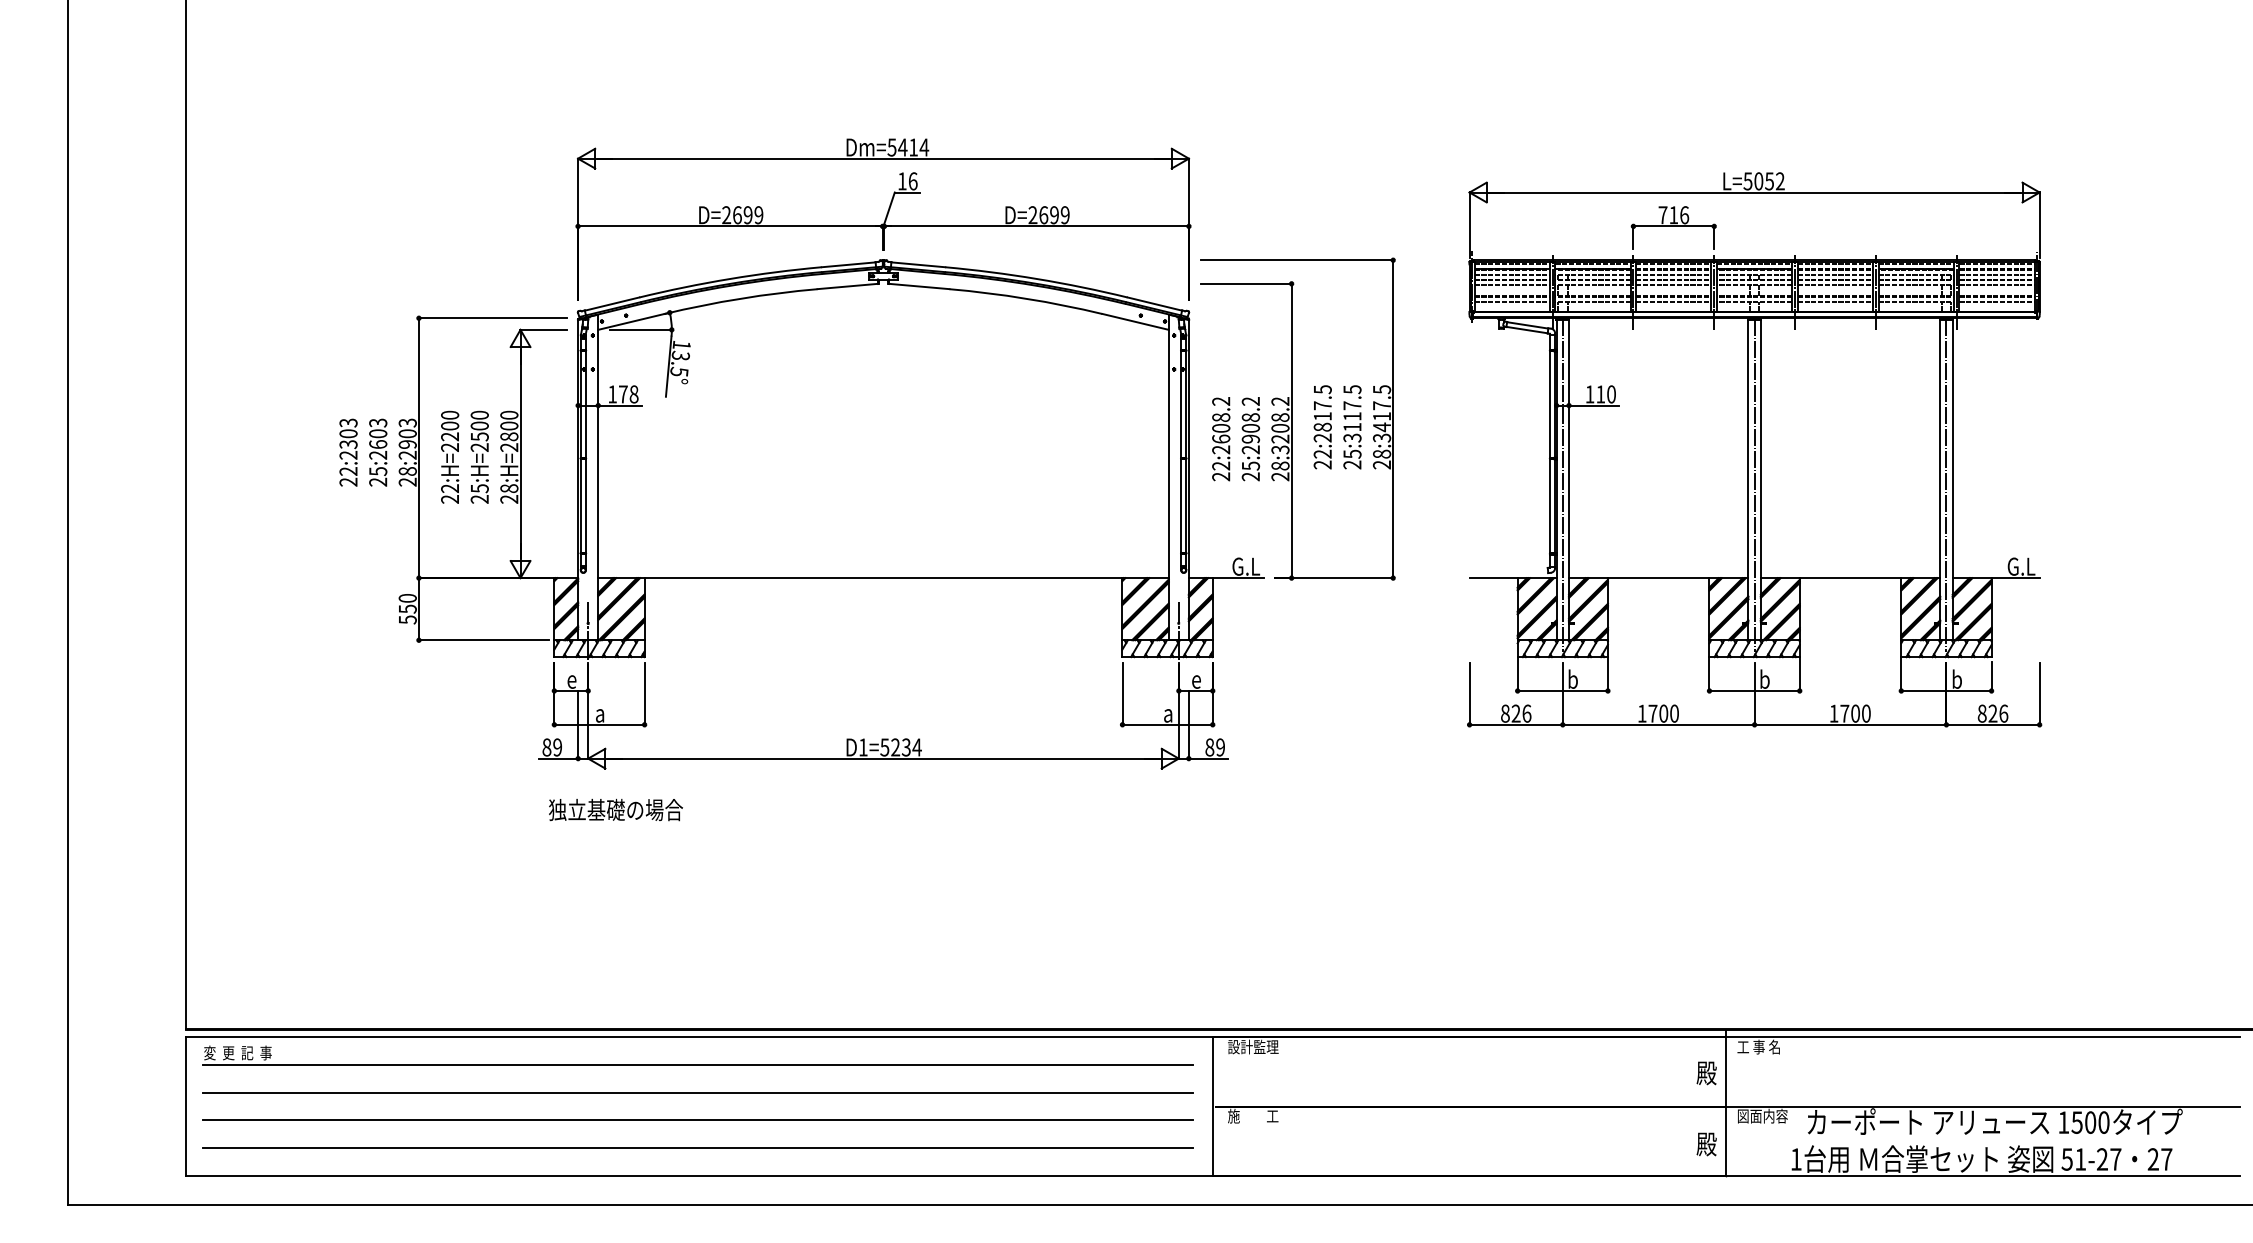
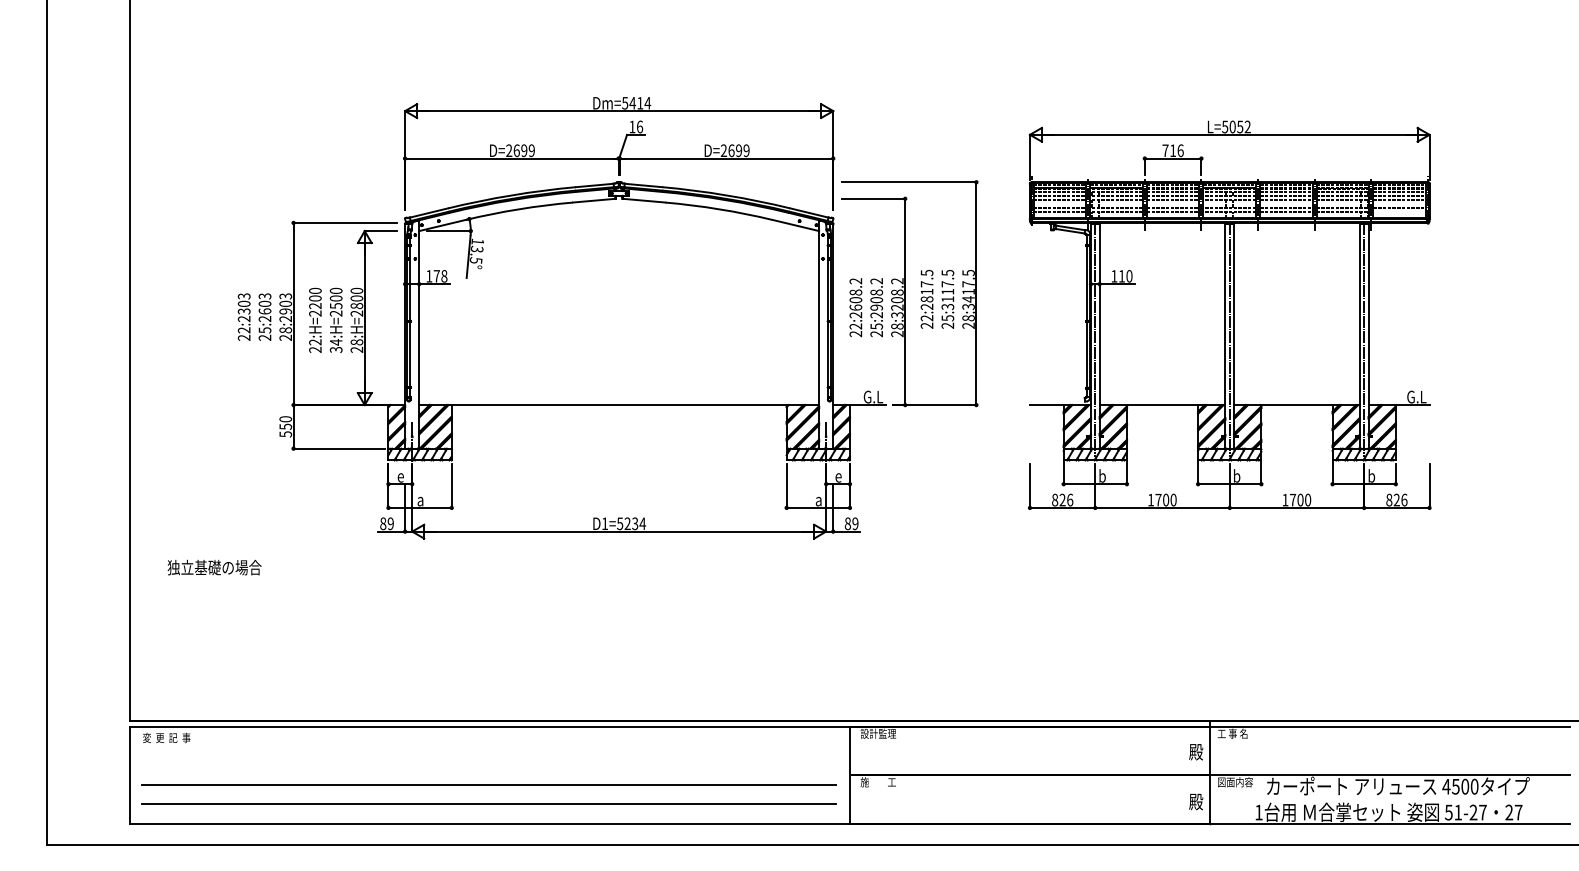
line: (1996, 301) -> (1399, 211), removed
text: (480, 493) -> (336, 345), 25:H=2500 -> 34:H=2500
text: (615, 809) -> (214, 567), moved
line: (698, 1065) -> (489, 746), removed
line: (698, 1092) -> (489, 765), removed
text: (2063, 1122) -> (1446, 786), 1500 -> 4500

